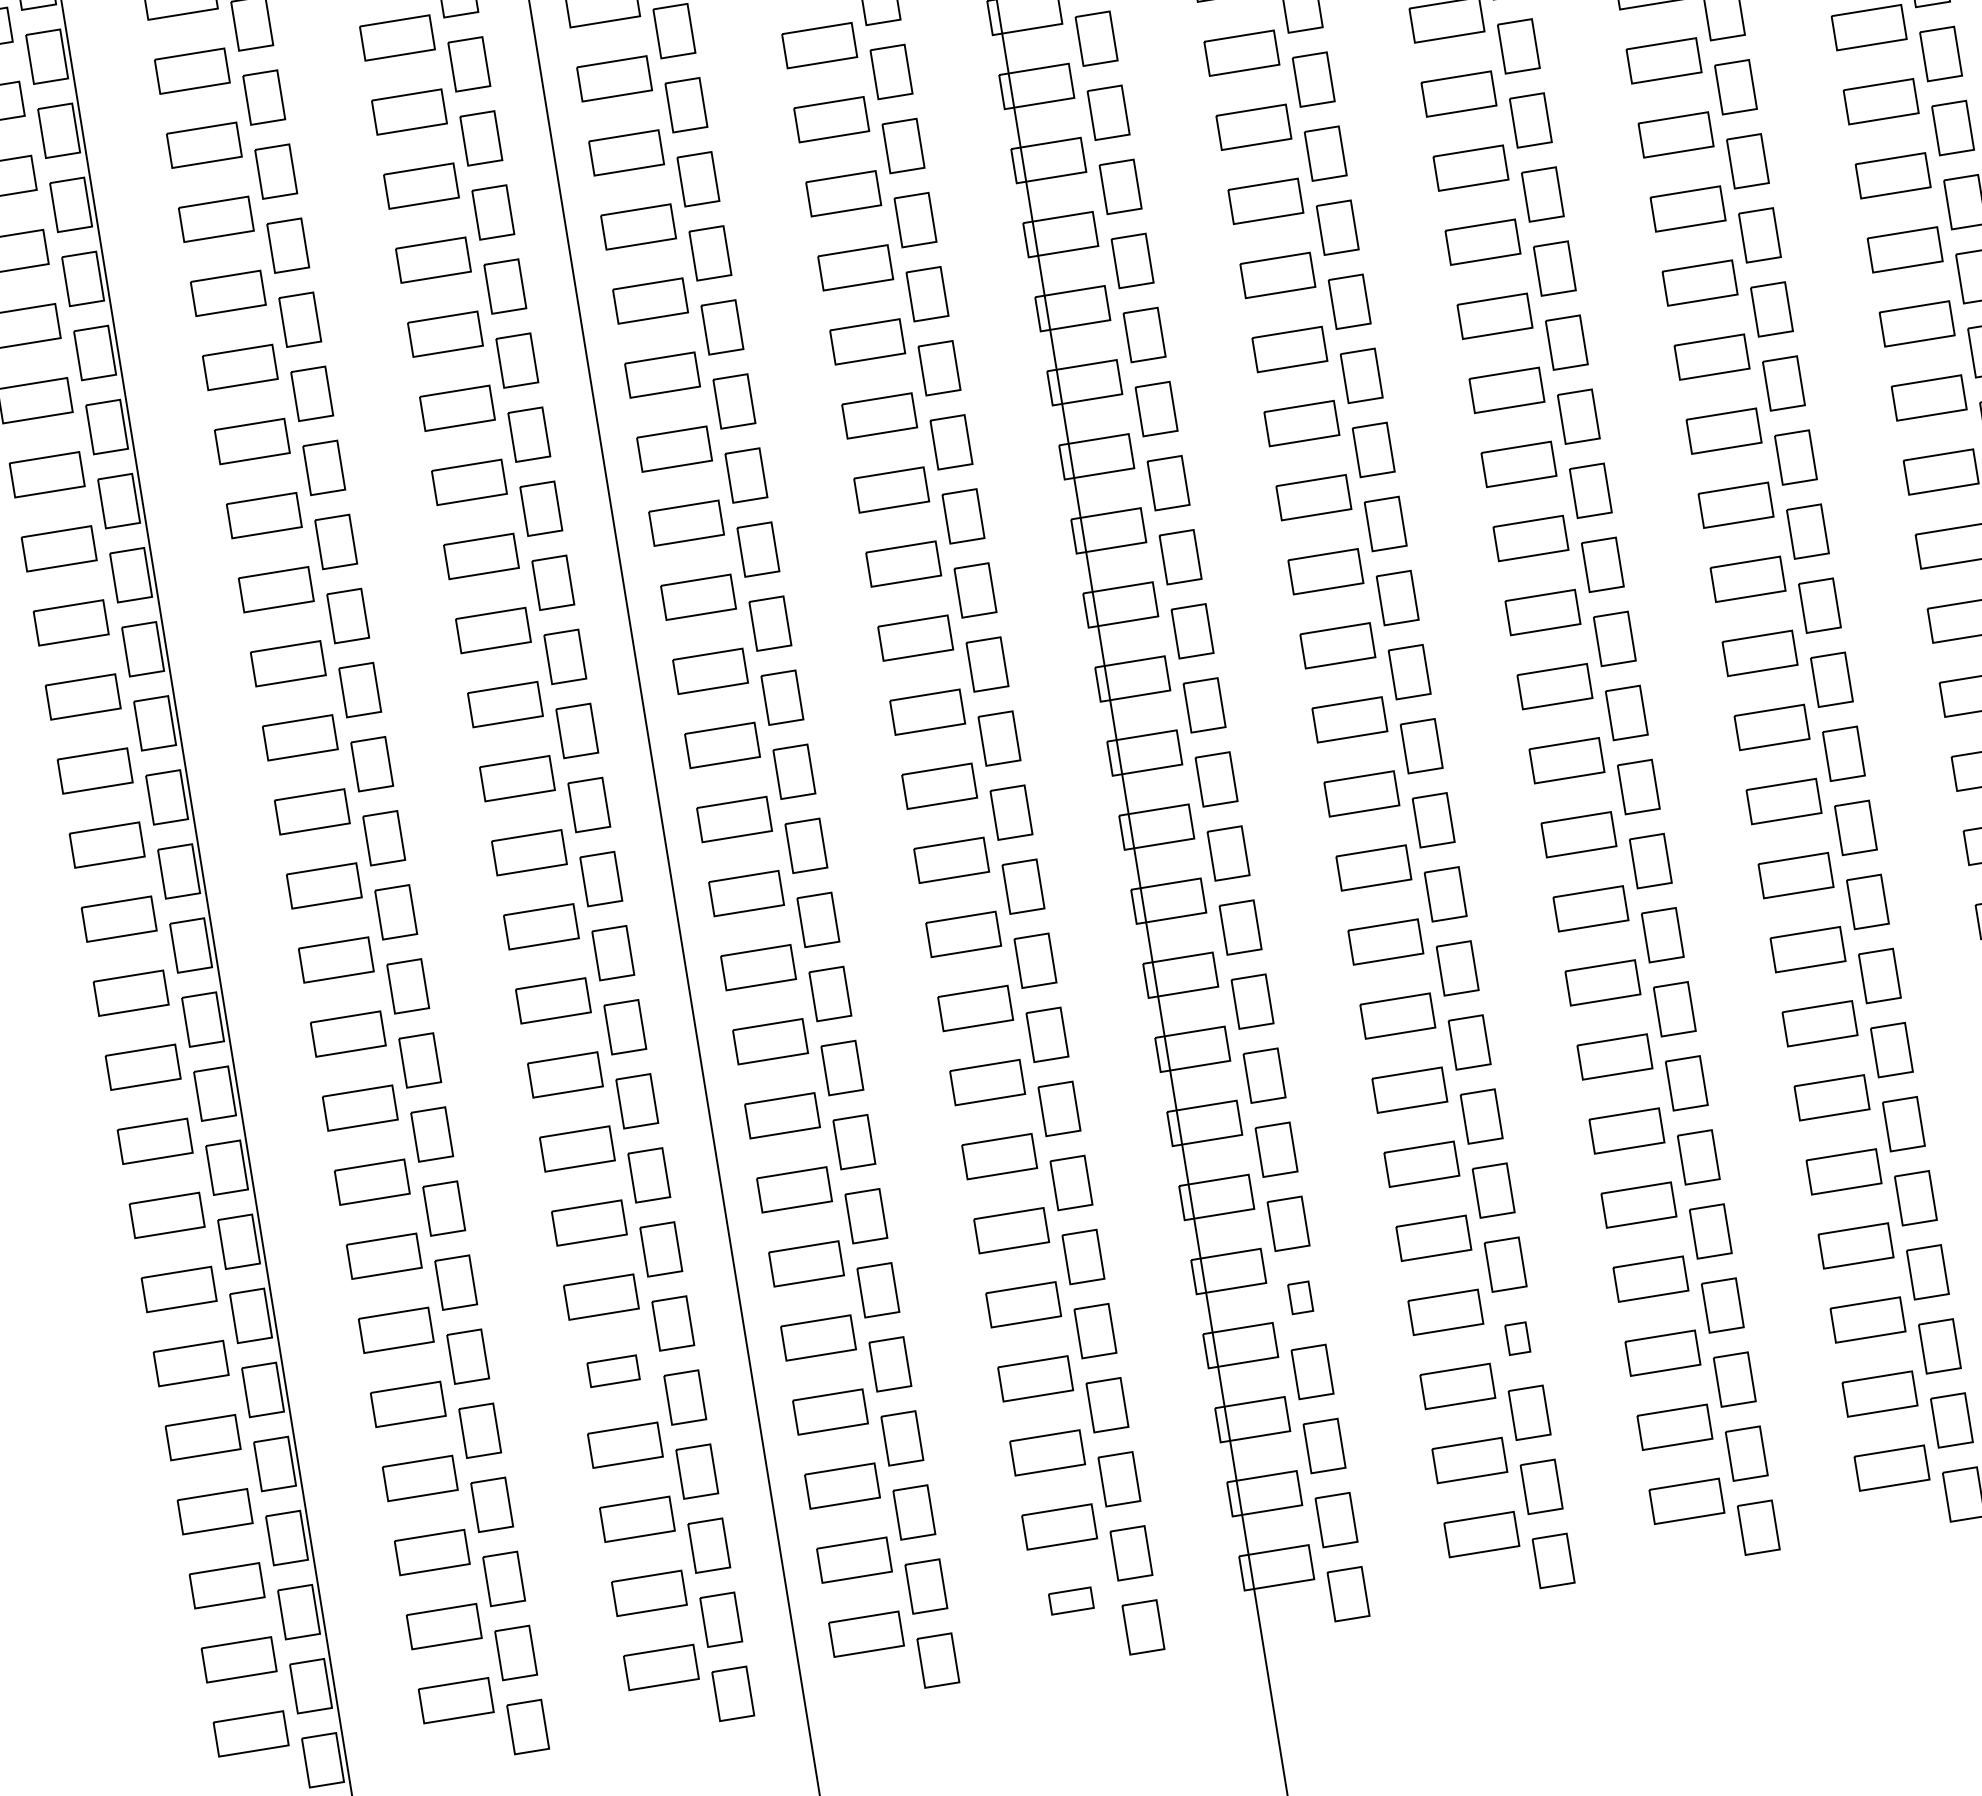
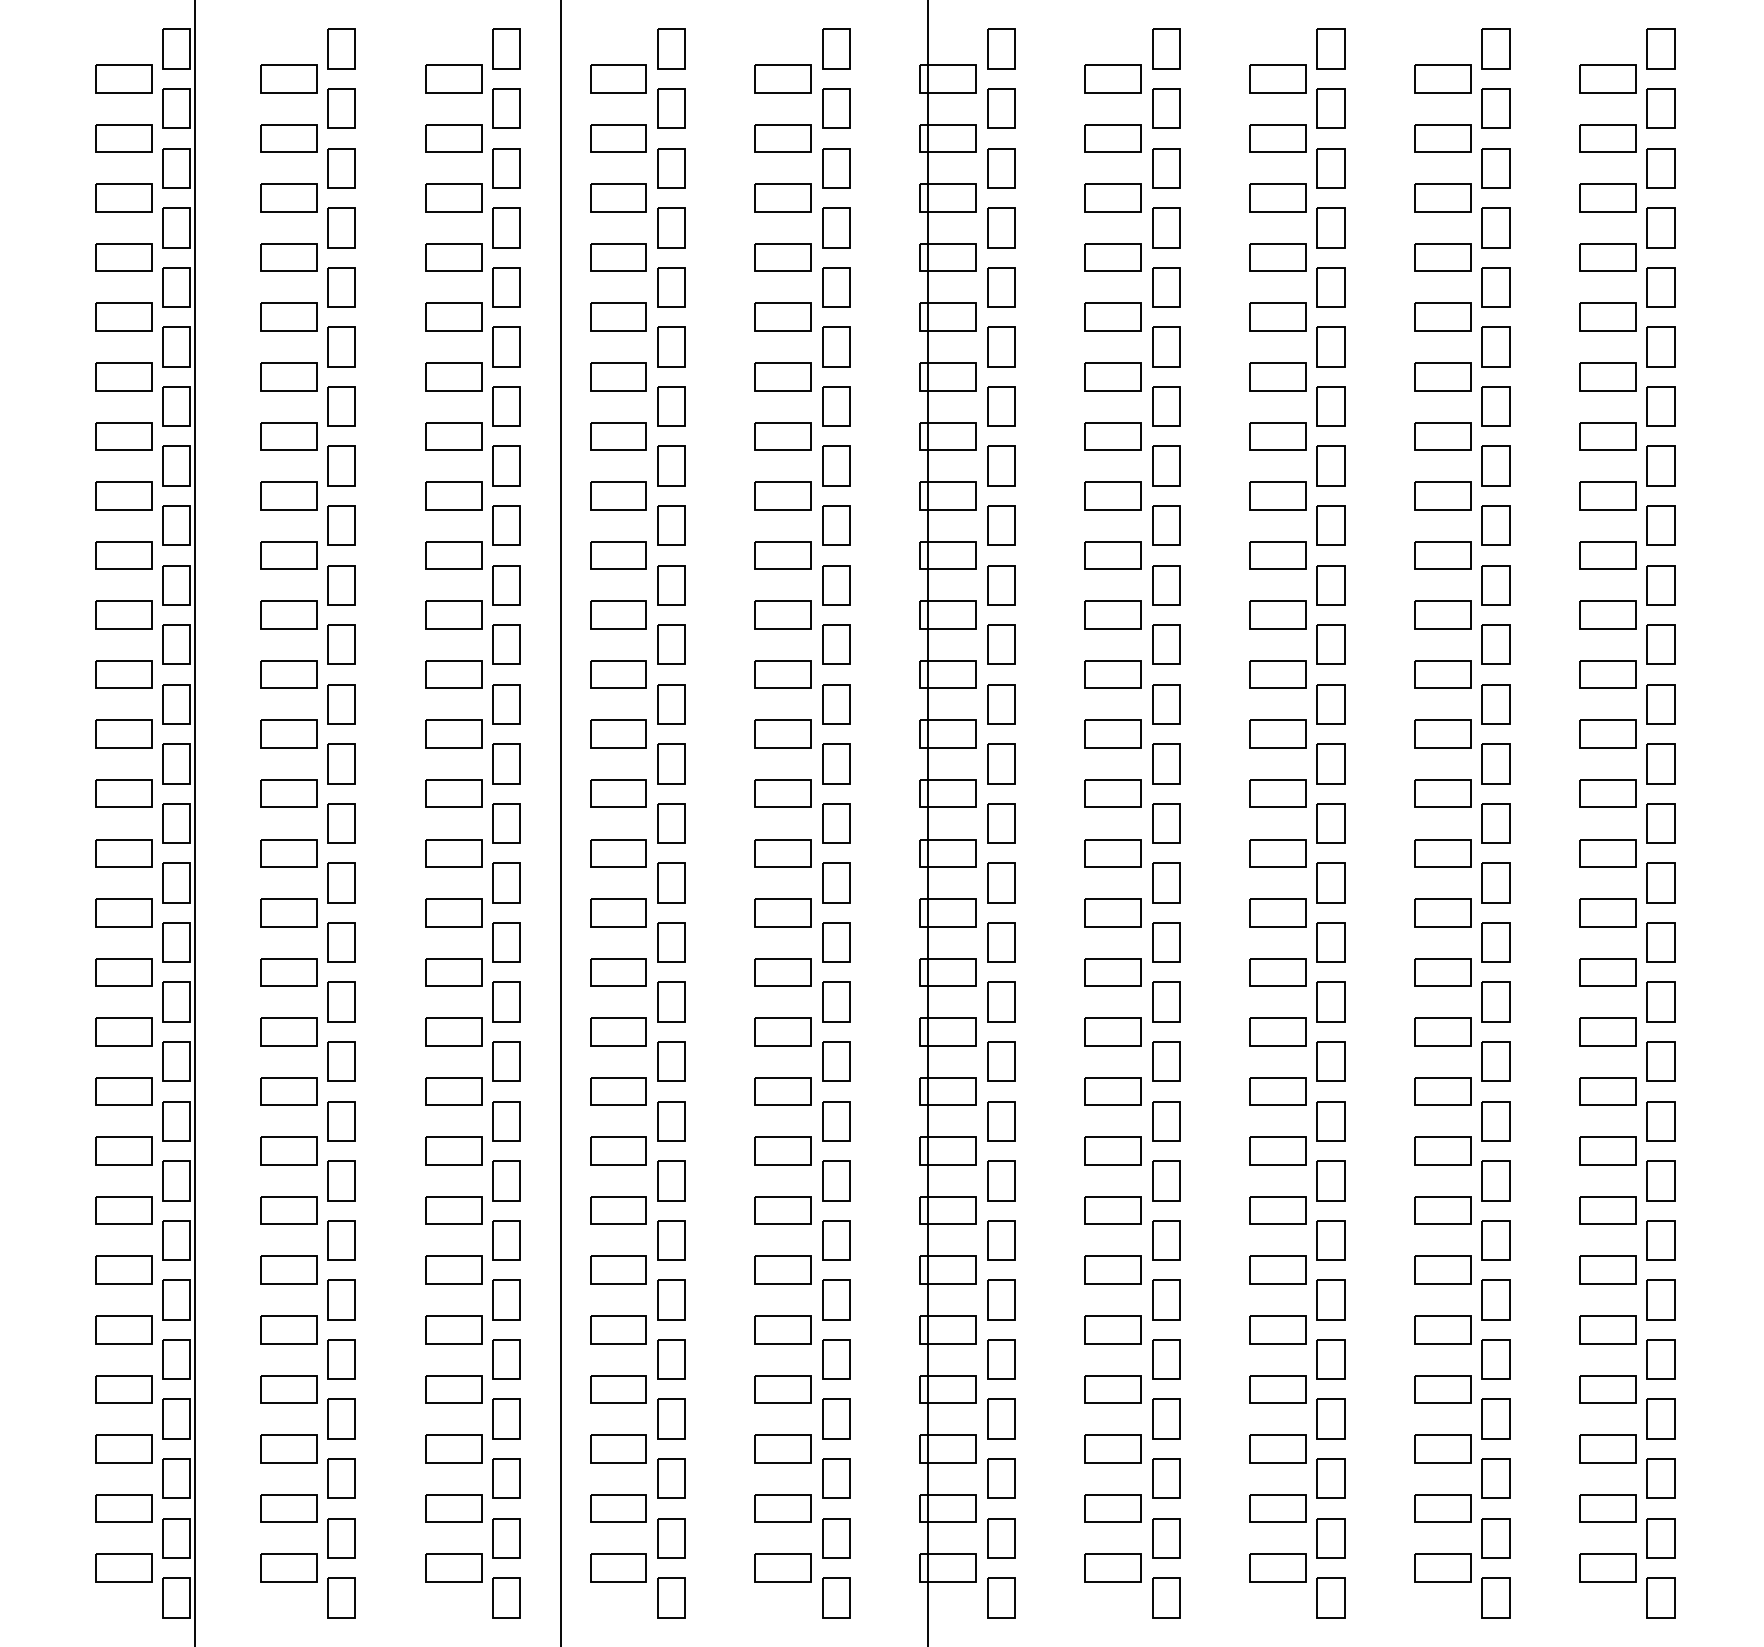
part: (1300, 1297) -> (1001, 1359), size x1.67
part: (1517, 1337) -> (1166, 1418), size x1.67
part: (613, 1370) -> (453, 1329), size x1.43
part: (1070, 1600) -> (782, 1567), size x1.67

